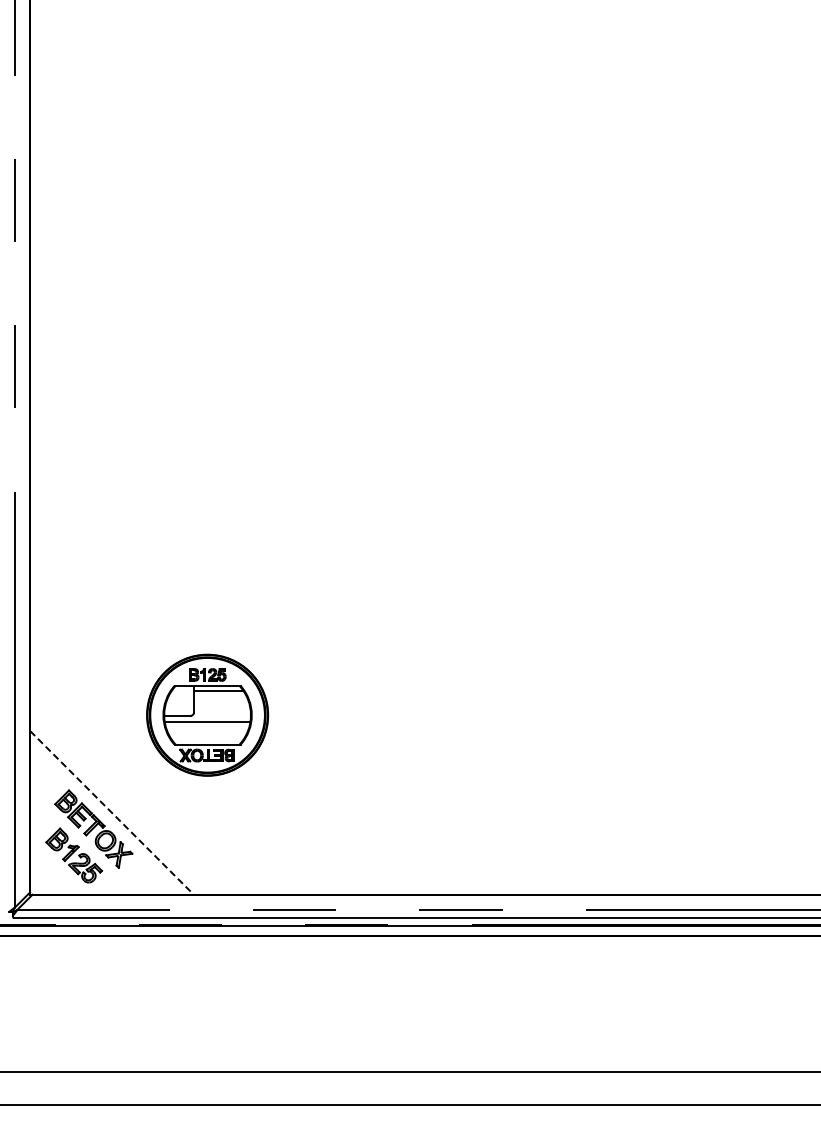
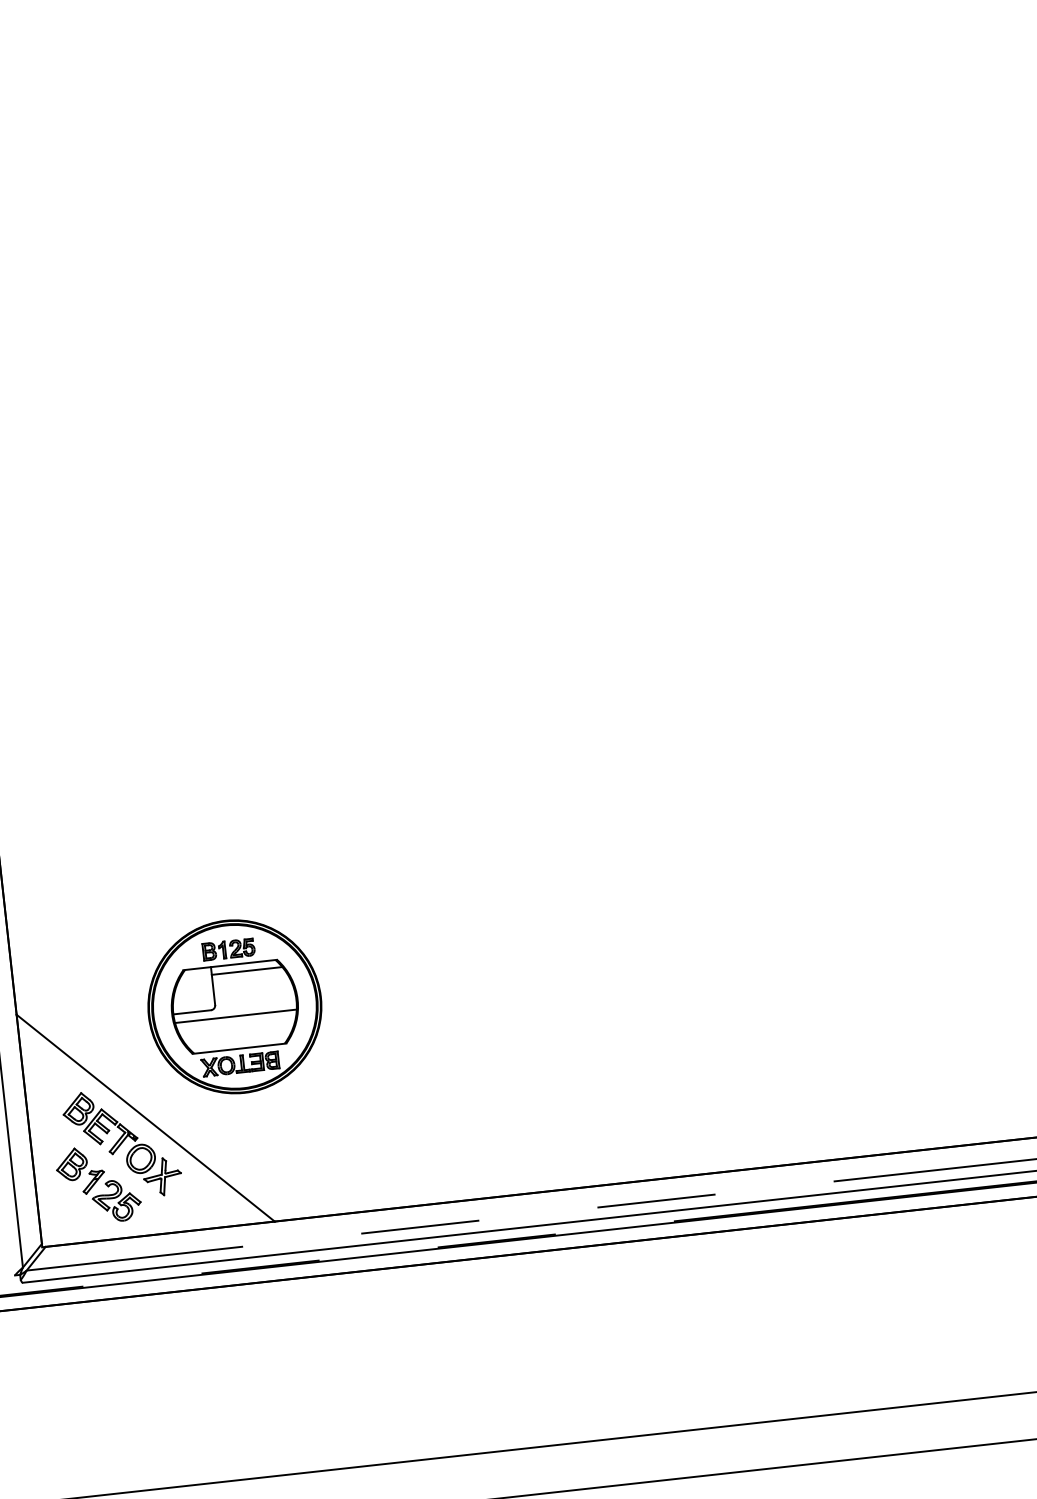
part: (207, 714) -> (234, 1005), moved
line: (112, 812) -> (146, 1117), dashed -> solid

